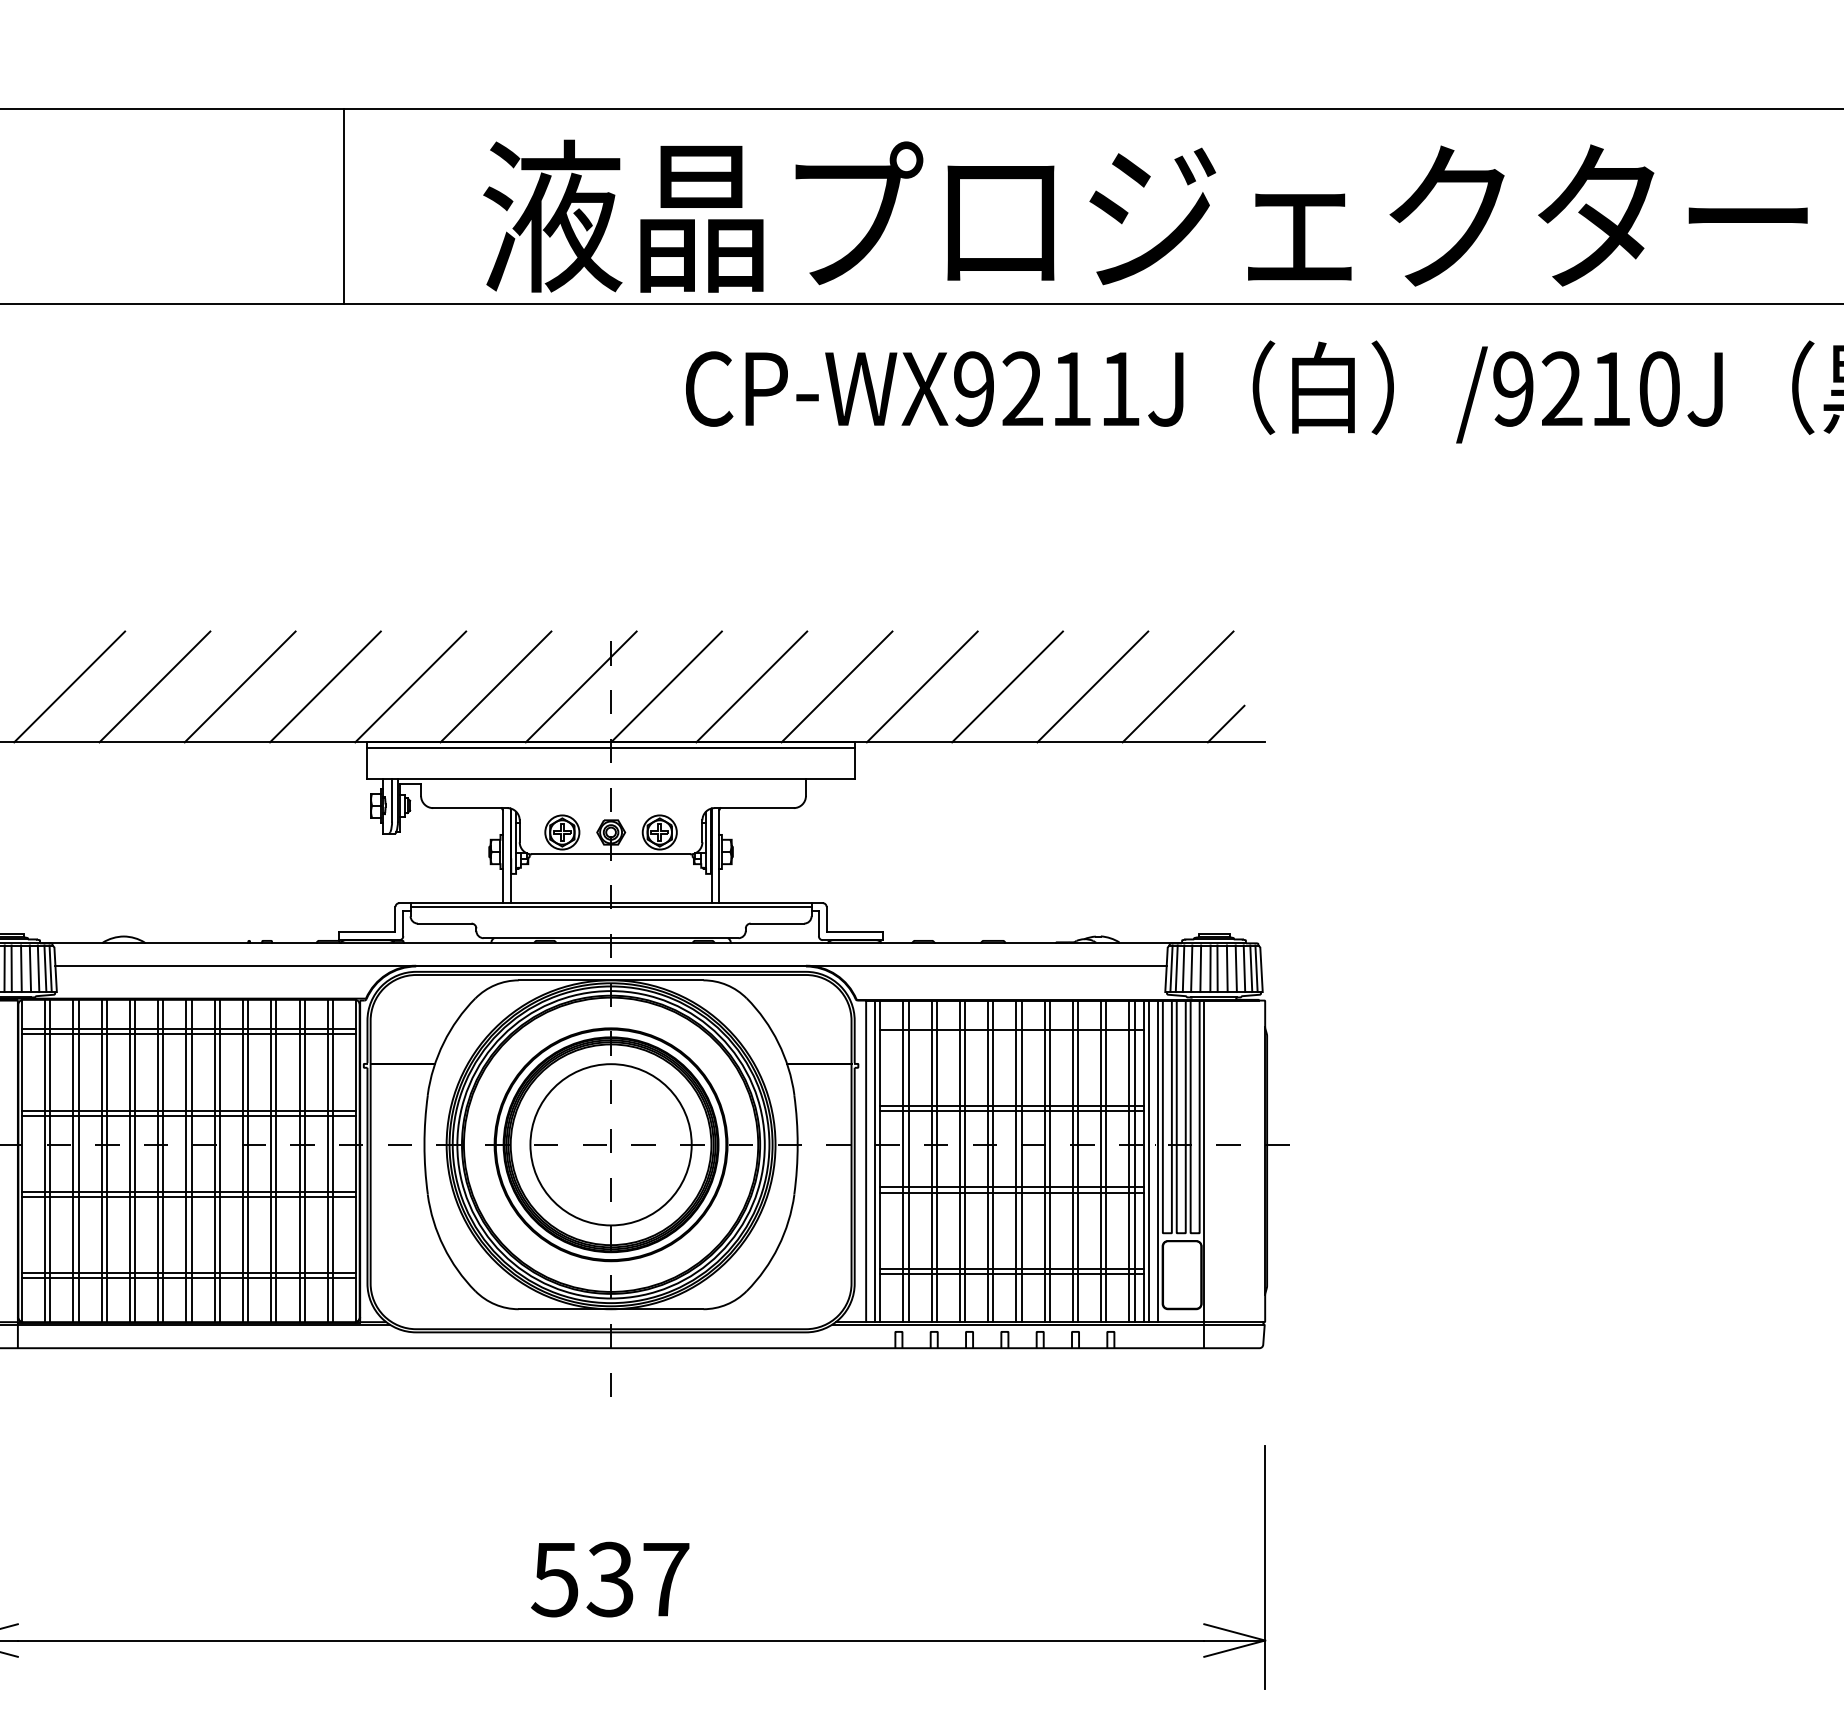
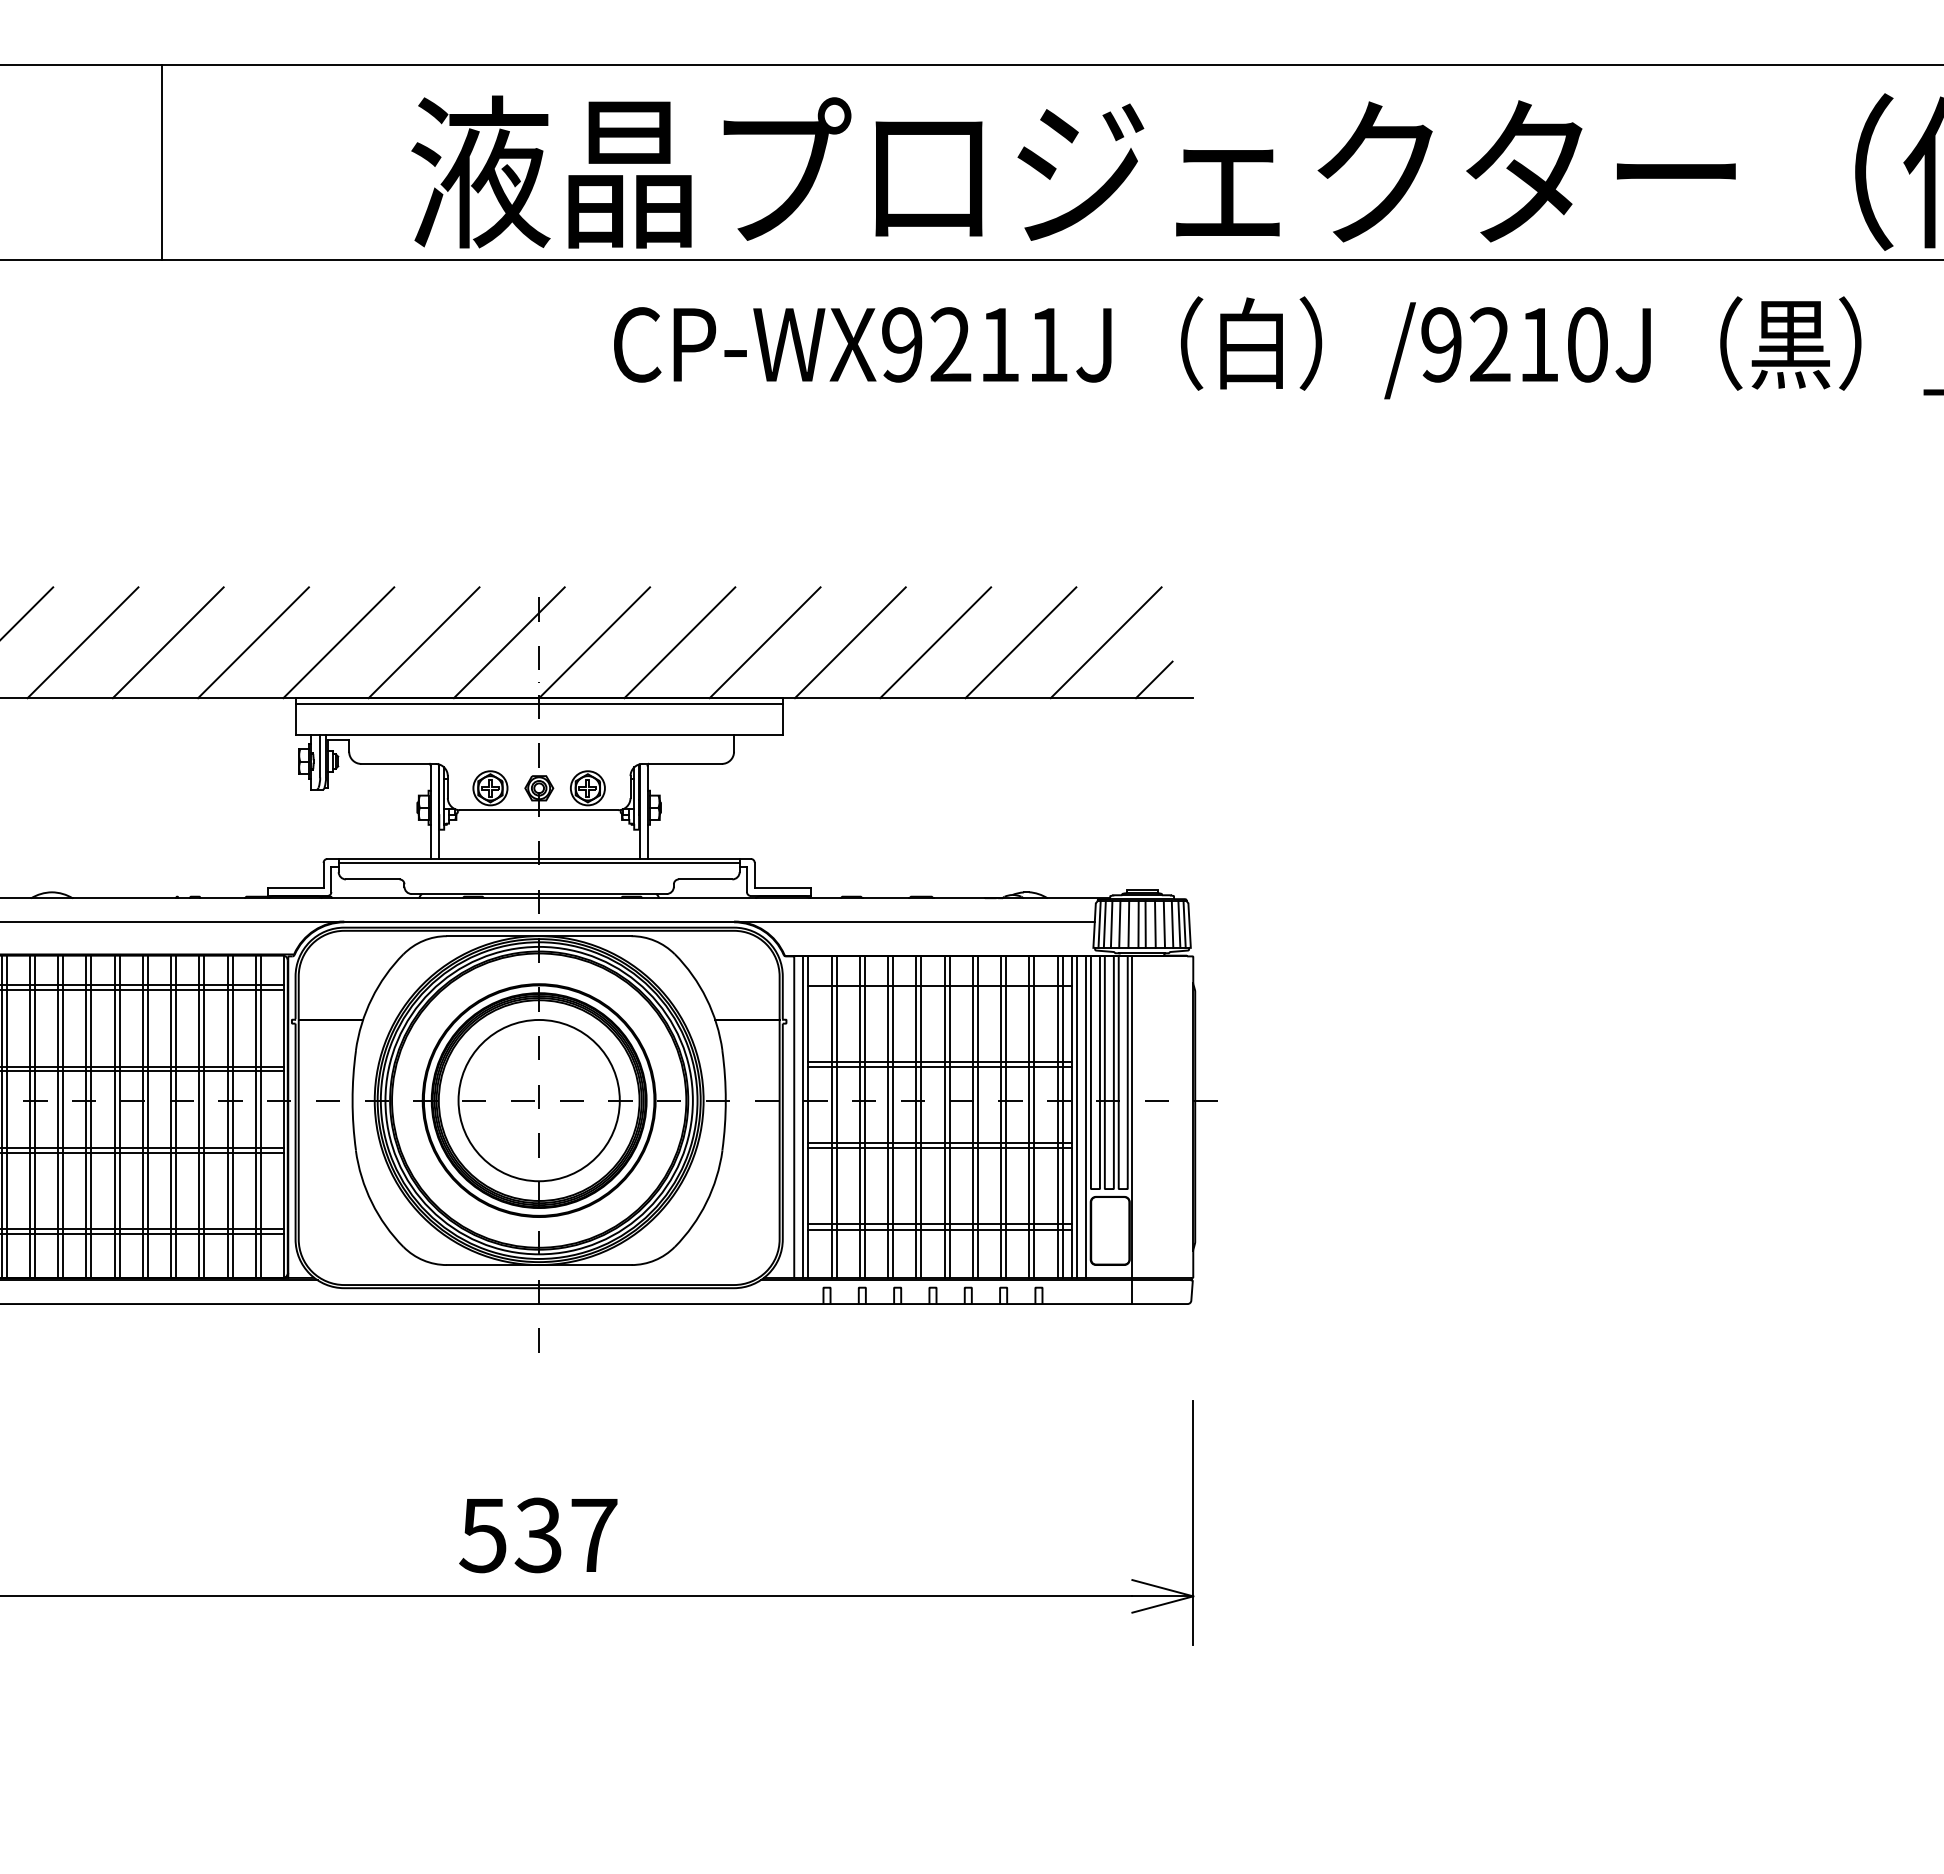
line: (344, 205) -> (161, 161), moved

